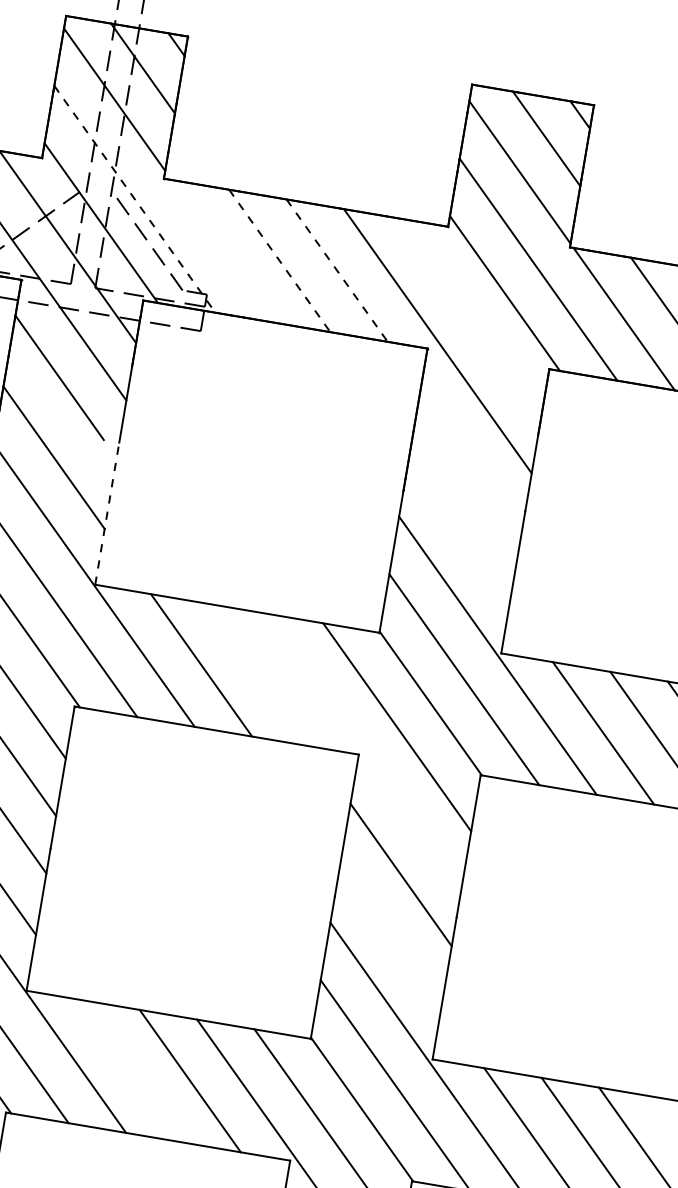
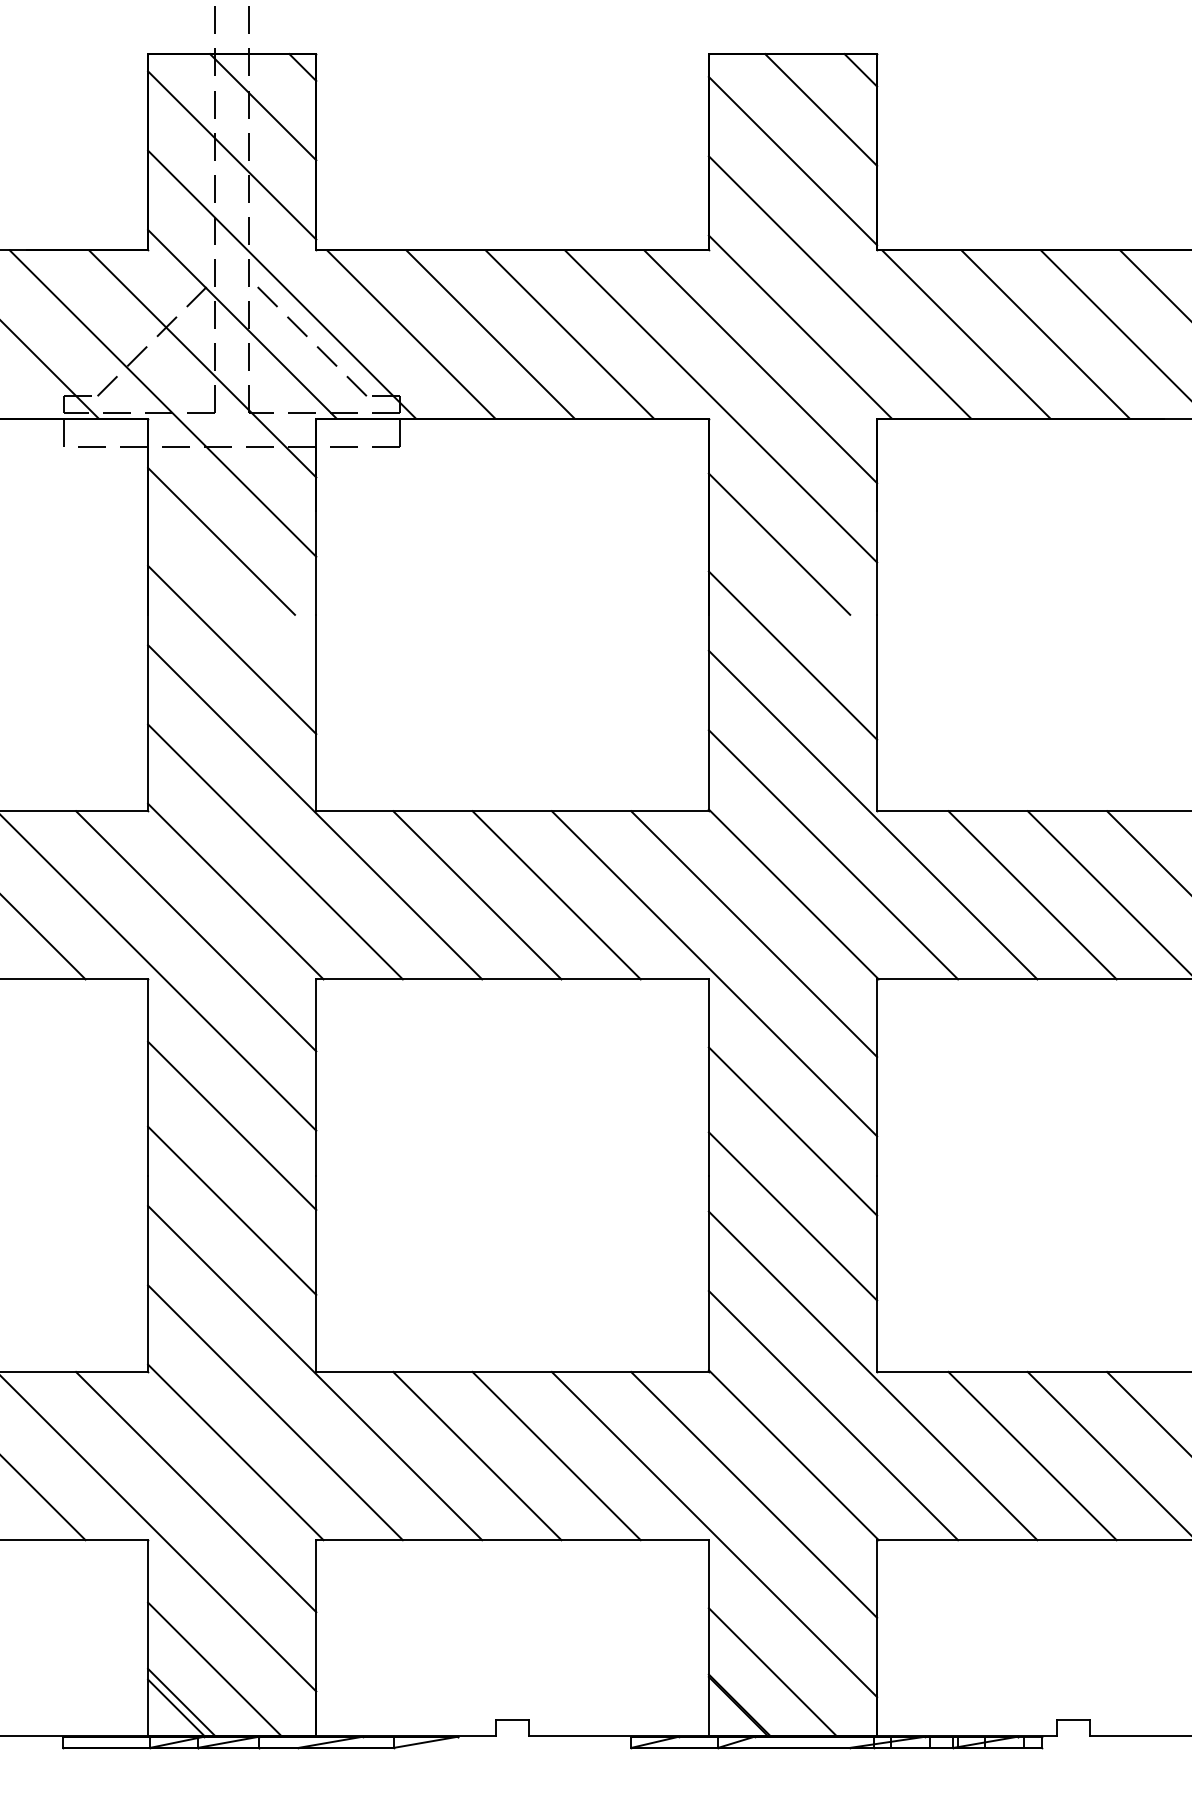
line: (135, 199) -> (282, 284), dashed -> solid
line: (222, 251) -> (411, 334), added
line: (279, 260) -> (490, 334), dashed -> solid
line: (336, 270) -> (569, 334), dashed -> solid
line: (471, 317) -> (760, 366), added
line: (463, 447) -> (779, 543), added
line: (107, 513) -> (316, 712), dashed -> solid
line: (459, 530) -> (792, 655), added
line: (258, 675) -> (556, 895), added
line: (363, 751) -> (714, 973), added
line: (390, 936) -> (792, 1216), added
line: (133, 1070) -> (477, 1455), added

